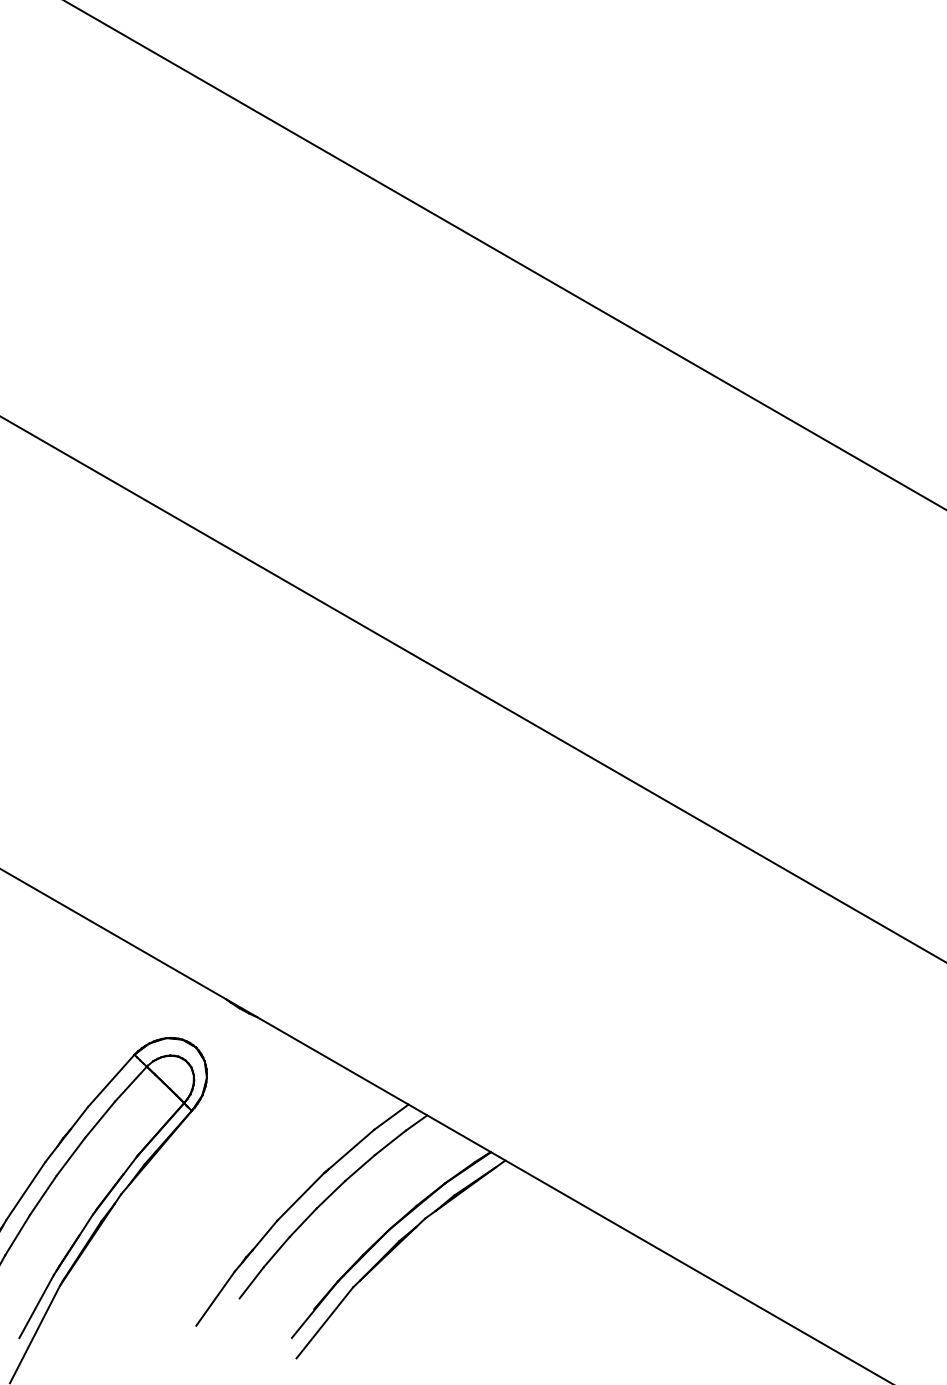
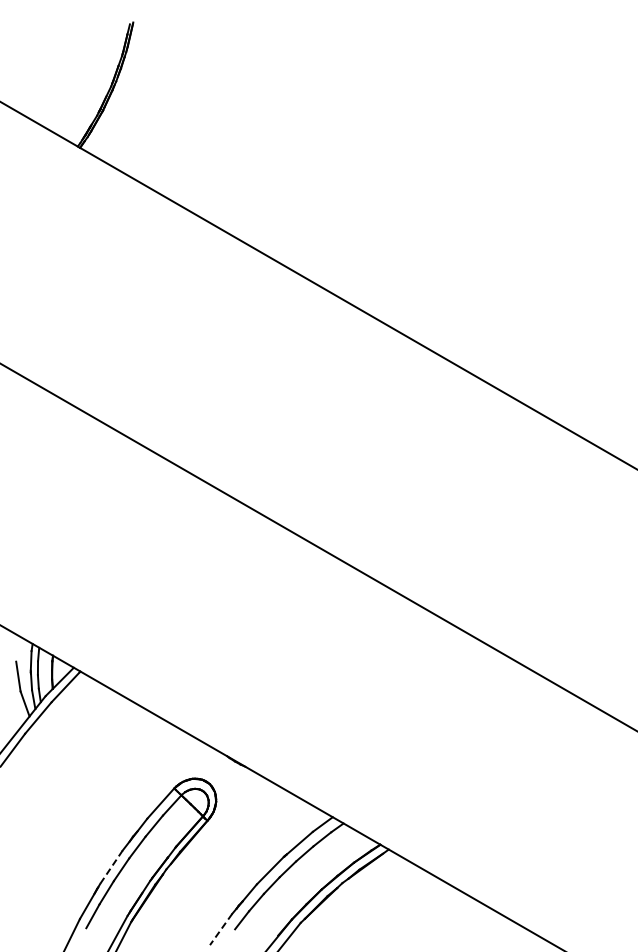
line: (25, 1191) -> (111, 867), solid -> dashed
line: (214, 1298) -> (220, 929), solid -> dashed

